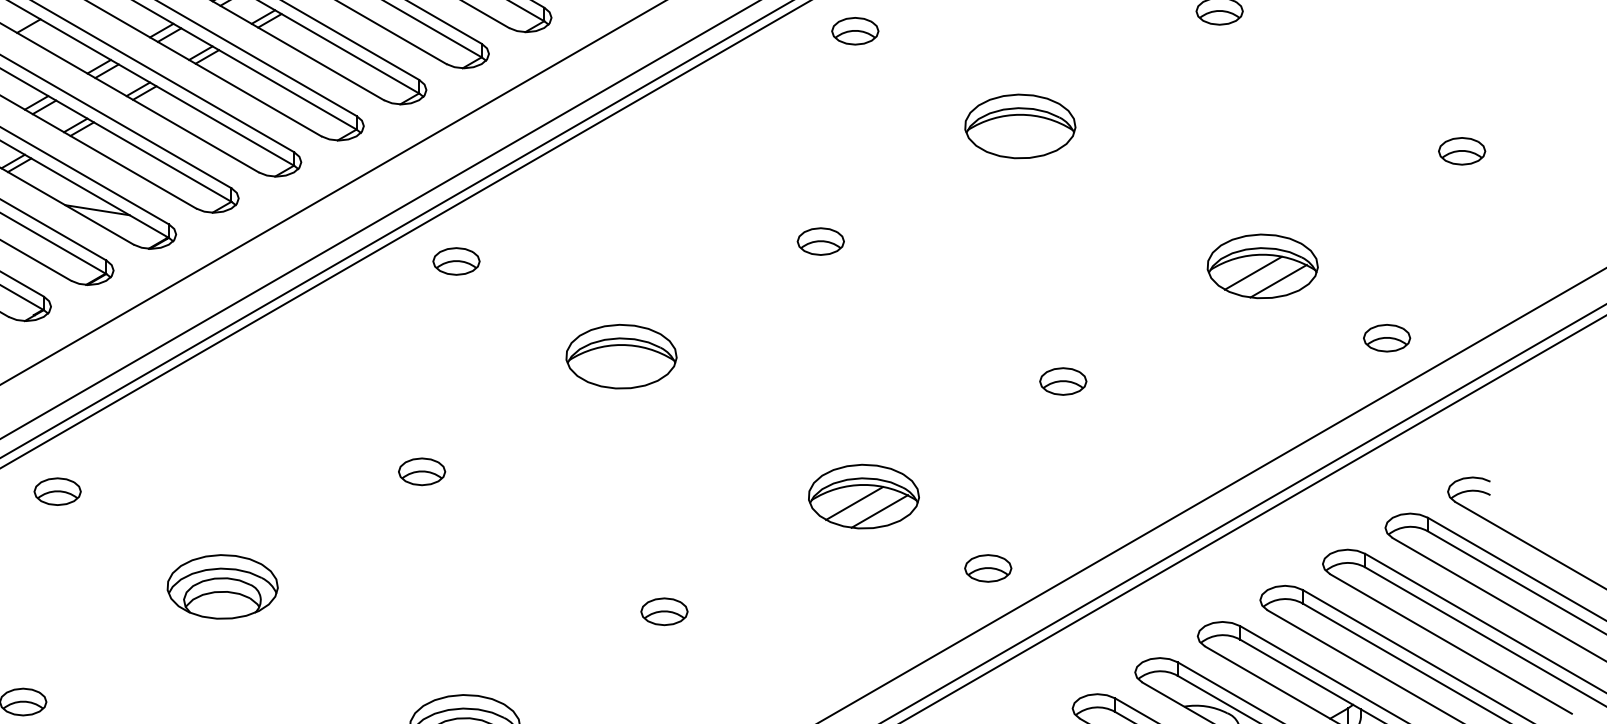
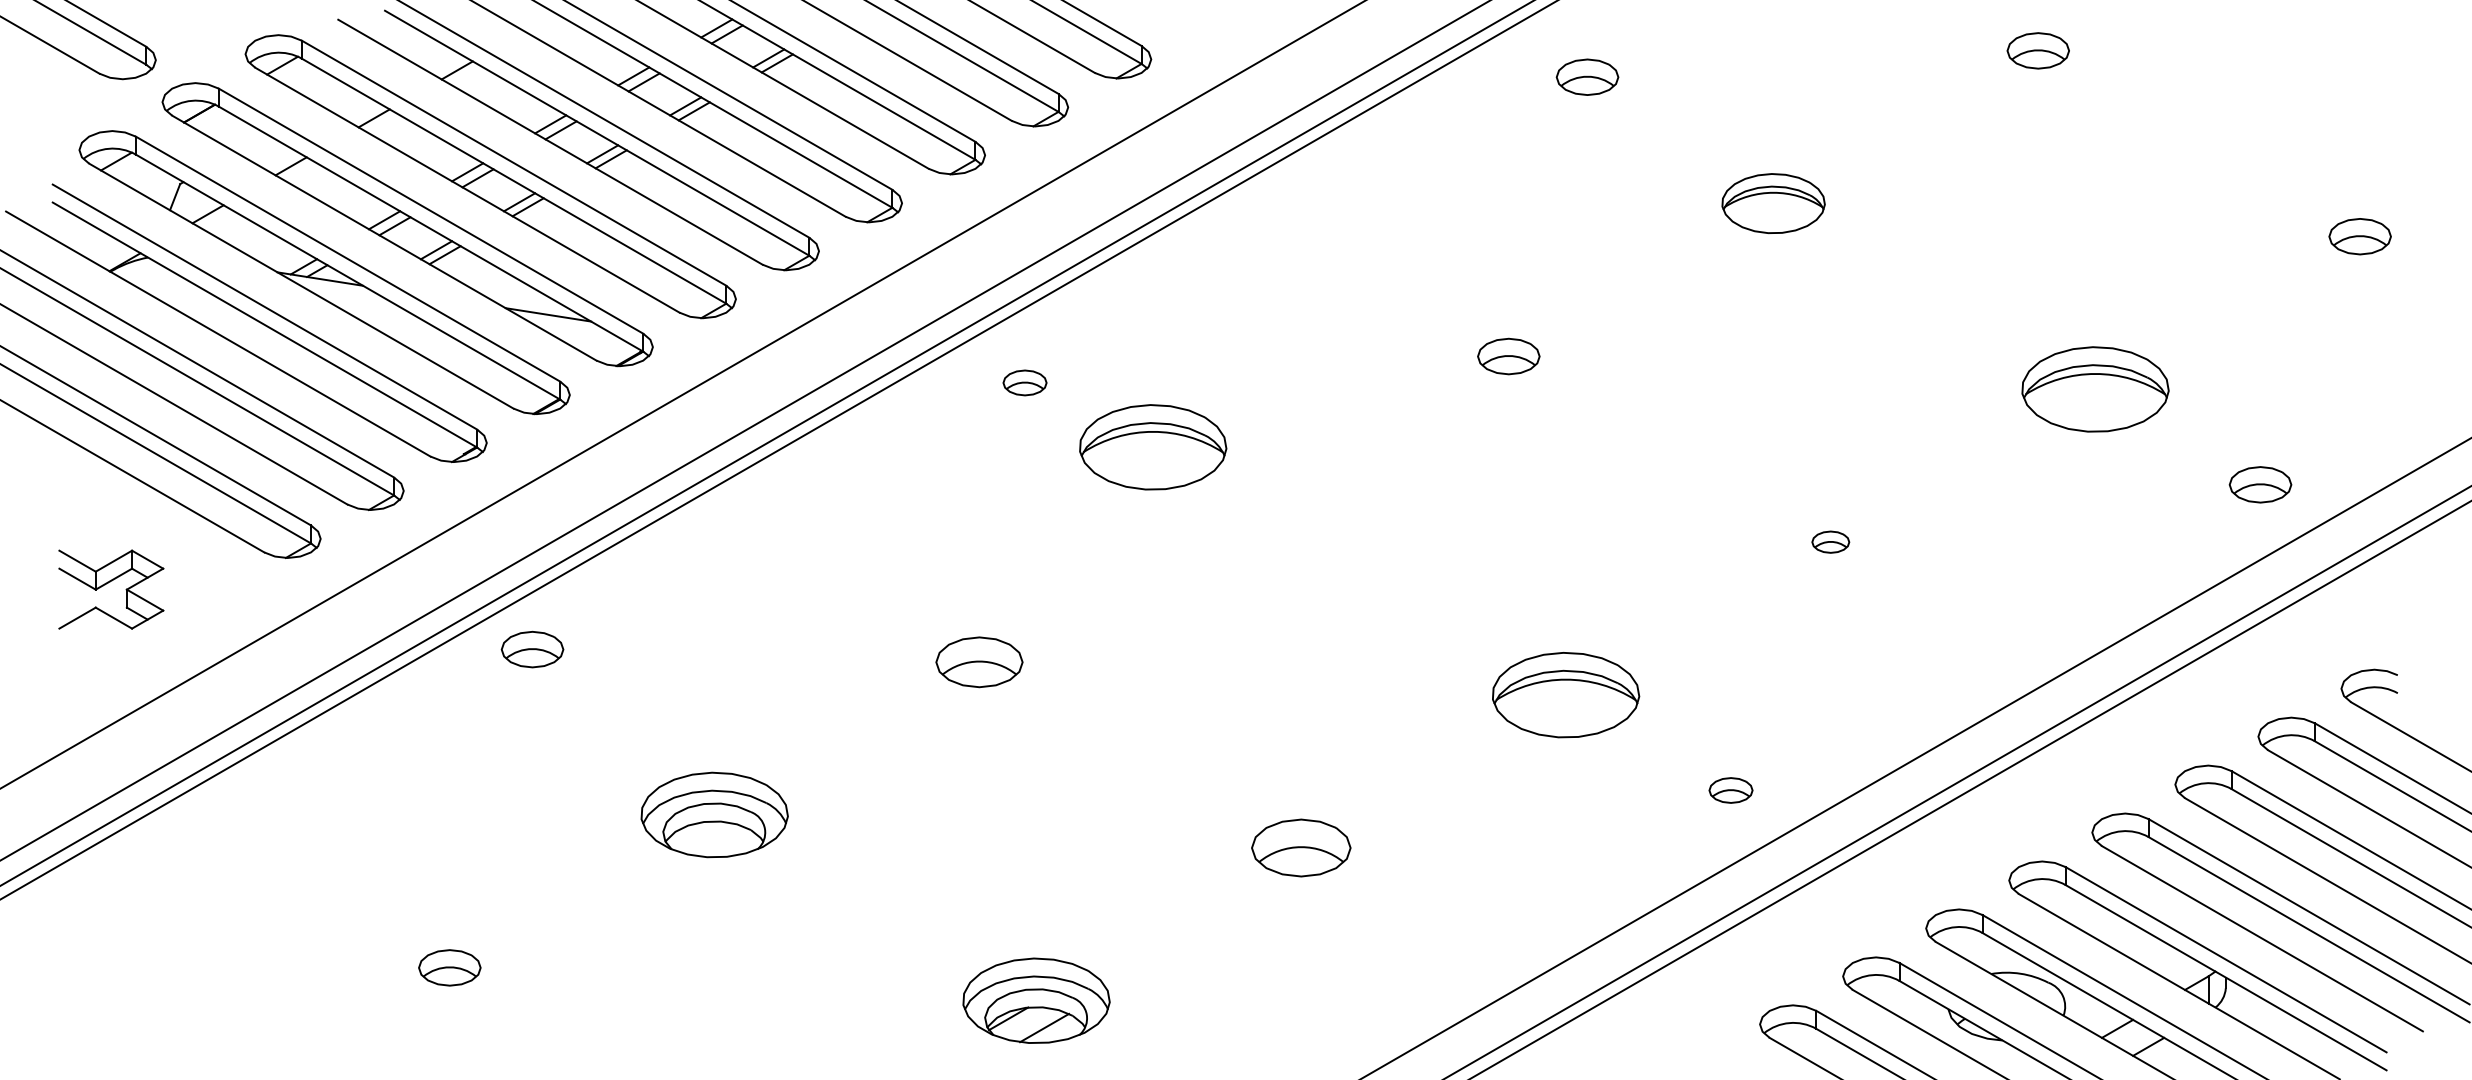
part: (855, 30) -> (1587, 76), moved
part: (1020, 126) -> (1773, 203), size x0.7
part: (456, 261) -> (1024, 382), size x0.7
line: (1252, 273) -> (2082, 398), removed
line: (1278, 280) -> (2116, 408), removed
part: (621, 356) -> (1153, 447), moved
part: (1063, 380) -> (1830, 541), size x0.6
part: (421, 471) -> (978, 661), size x1.4
part: (57, 491) -> (532, 649), moved
line: (854, 503) -> (1553, 704), removed
line: (879, 511) -> (1586, 714), removed
part: (987, 568) -> (1730, 790), size x0.7
part: (663, 611) -> (1300, 847), size x1.6

